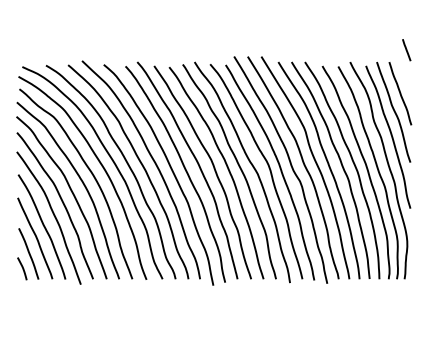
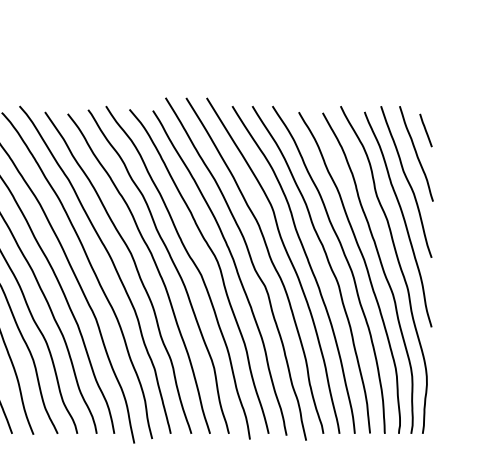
line: (406, 50) -> (425, 130), moved

